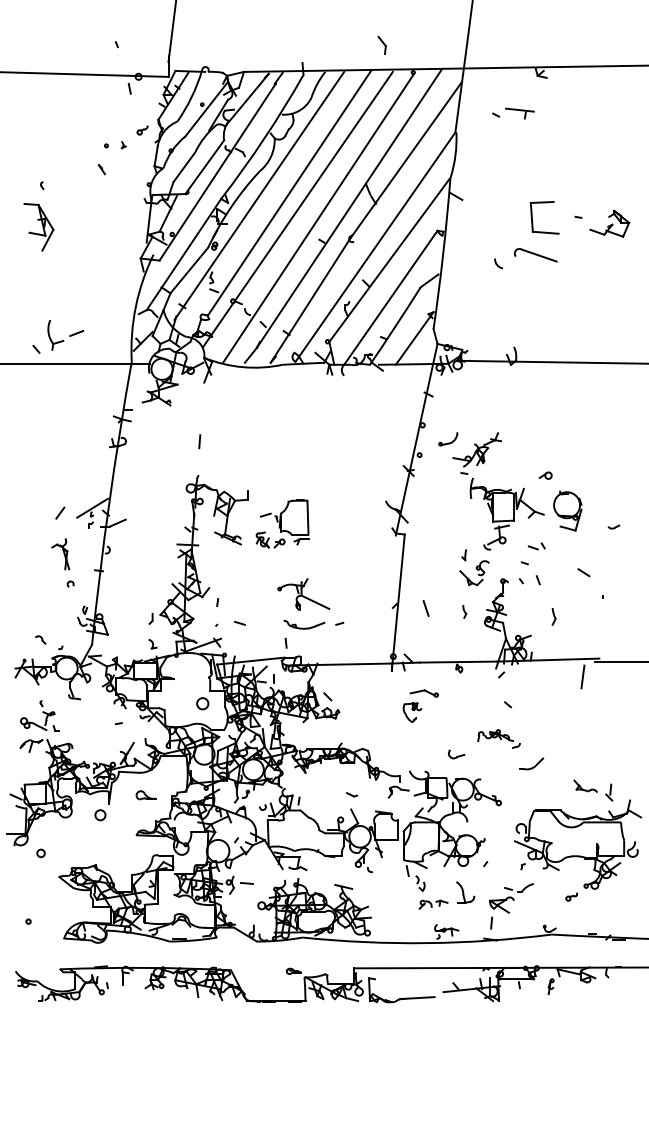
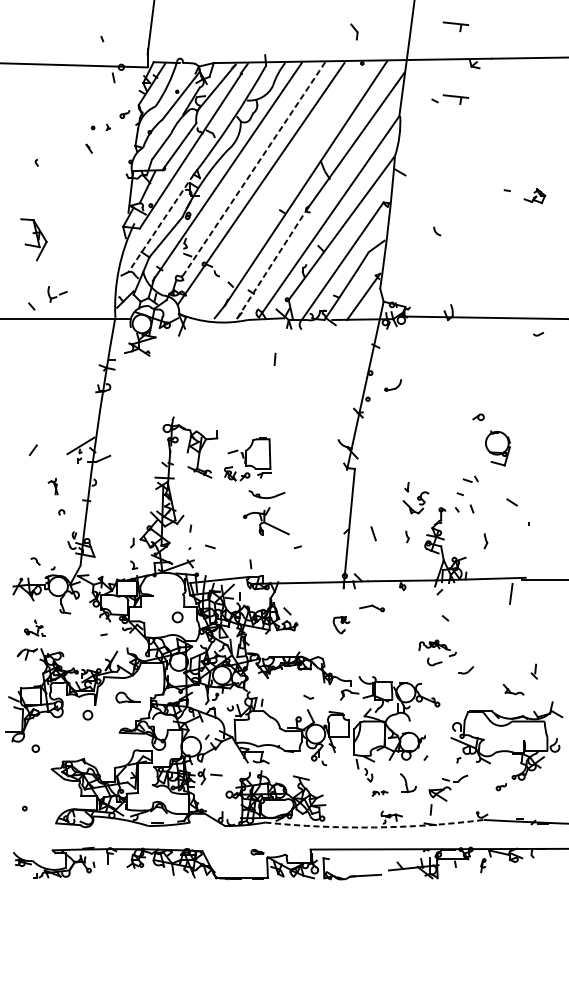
part: (519, 30) -> (455, 26), added
part: (381, 44) -> (353, 31), moved
line: (289, 193) -> (253, 169), solid -> dashed
line: (318, 217) -> (279, 190), removed
part: (532, 217) -> (466, 190), removed
part: (609, 223) -> (534, 196), size x0.6
part: (38, 227) -> (33, 239), moved
line: (183, 254) -> (160, 223), solid -> dashed
part: (535, 255) -> (469, 224), removed
line: (310, 300) -> (272, 263), solid -> dashed
part: (65, 335) -> (57, 294), size x0.6
line: (199, 441) -> (274, 359), moved
part: (498, 491) -> (437, 431), removed
line: (60, 512) -> (33, 449), moved
part: (613, 526) -> (538, 333), moved
part: (60, 554) -> (52, 486), size x0.6
part: (304, 624) -> (266, 494), moved
part: (412, 712) -> (341, 625), moved
part: (39, 715) -> (34, 627), size x0.6
part: (456, 754) -> (434, 661), moved
part: (531, 763) -> (466, 669), size x0.7
part: (609, 792) -> (534, 671), moved
part: (145, 795) -> (127, 697), size x1.4
part: (433, 904) -> (380, 793), size x0.6
arc: (427, 943) -> (374, 827), solid -> dashed

